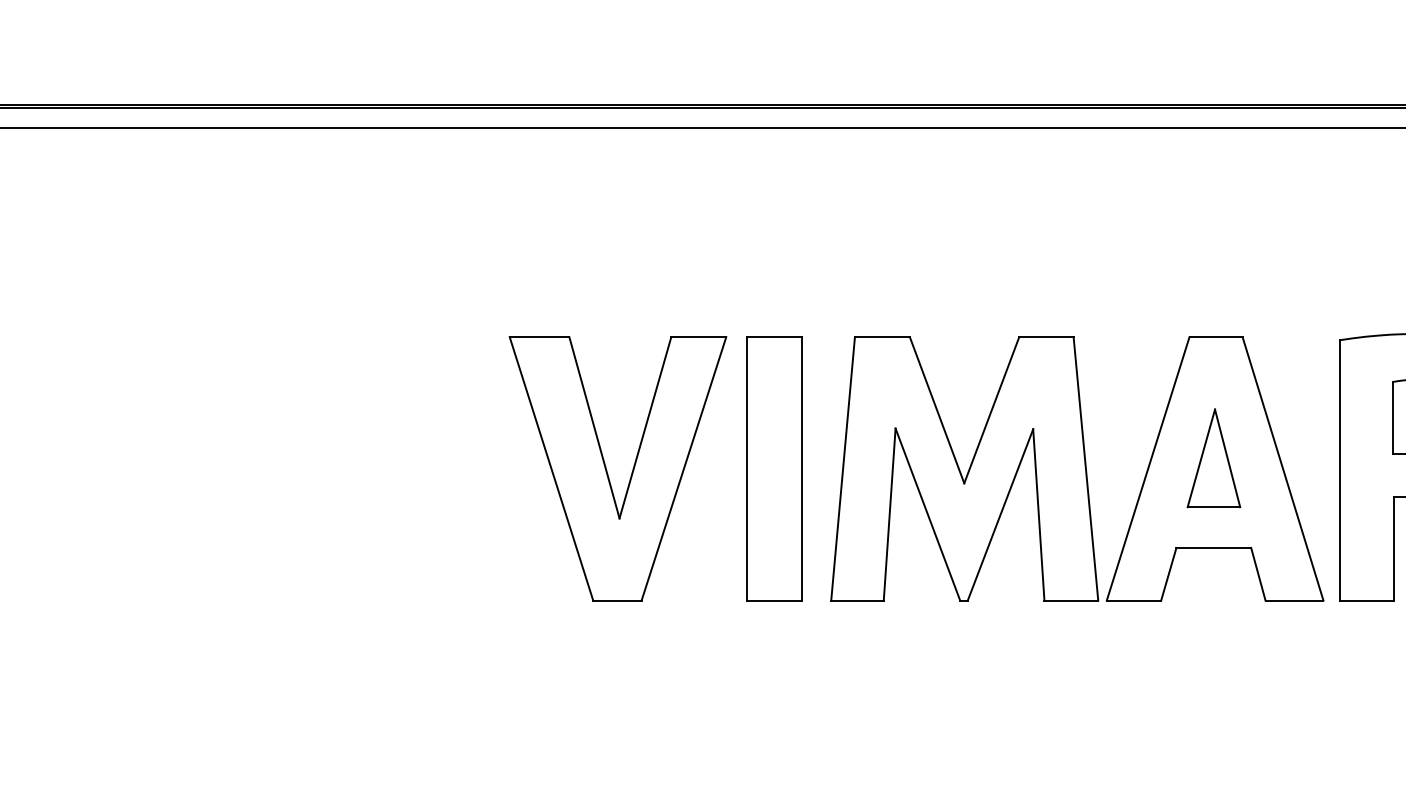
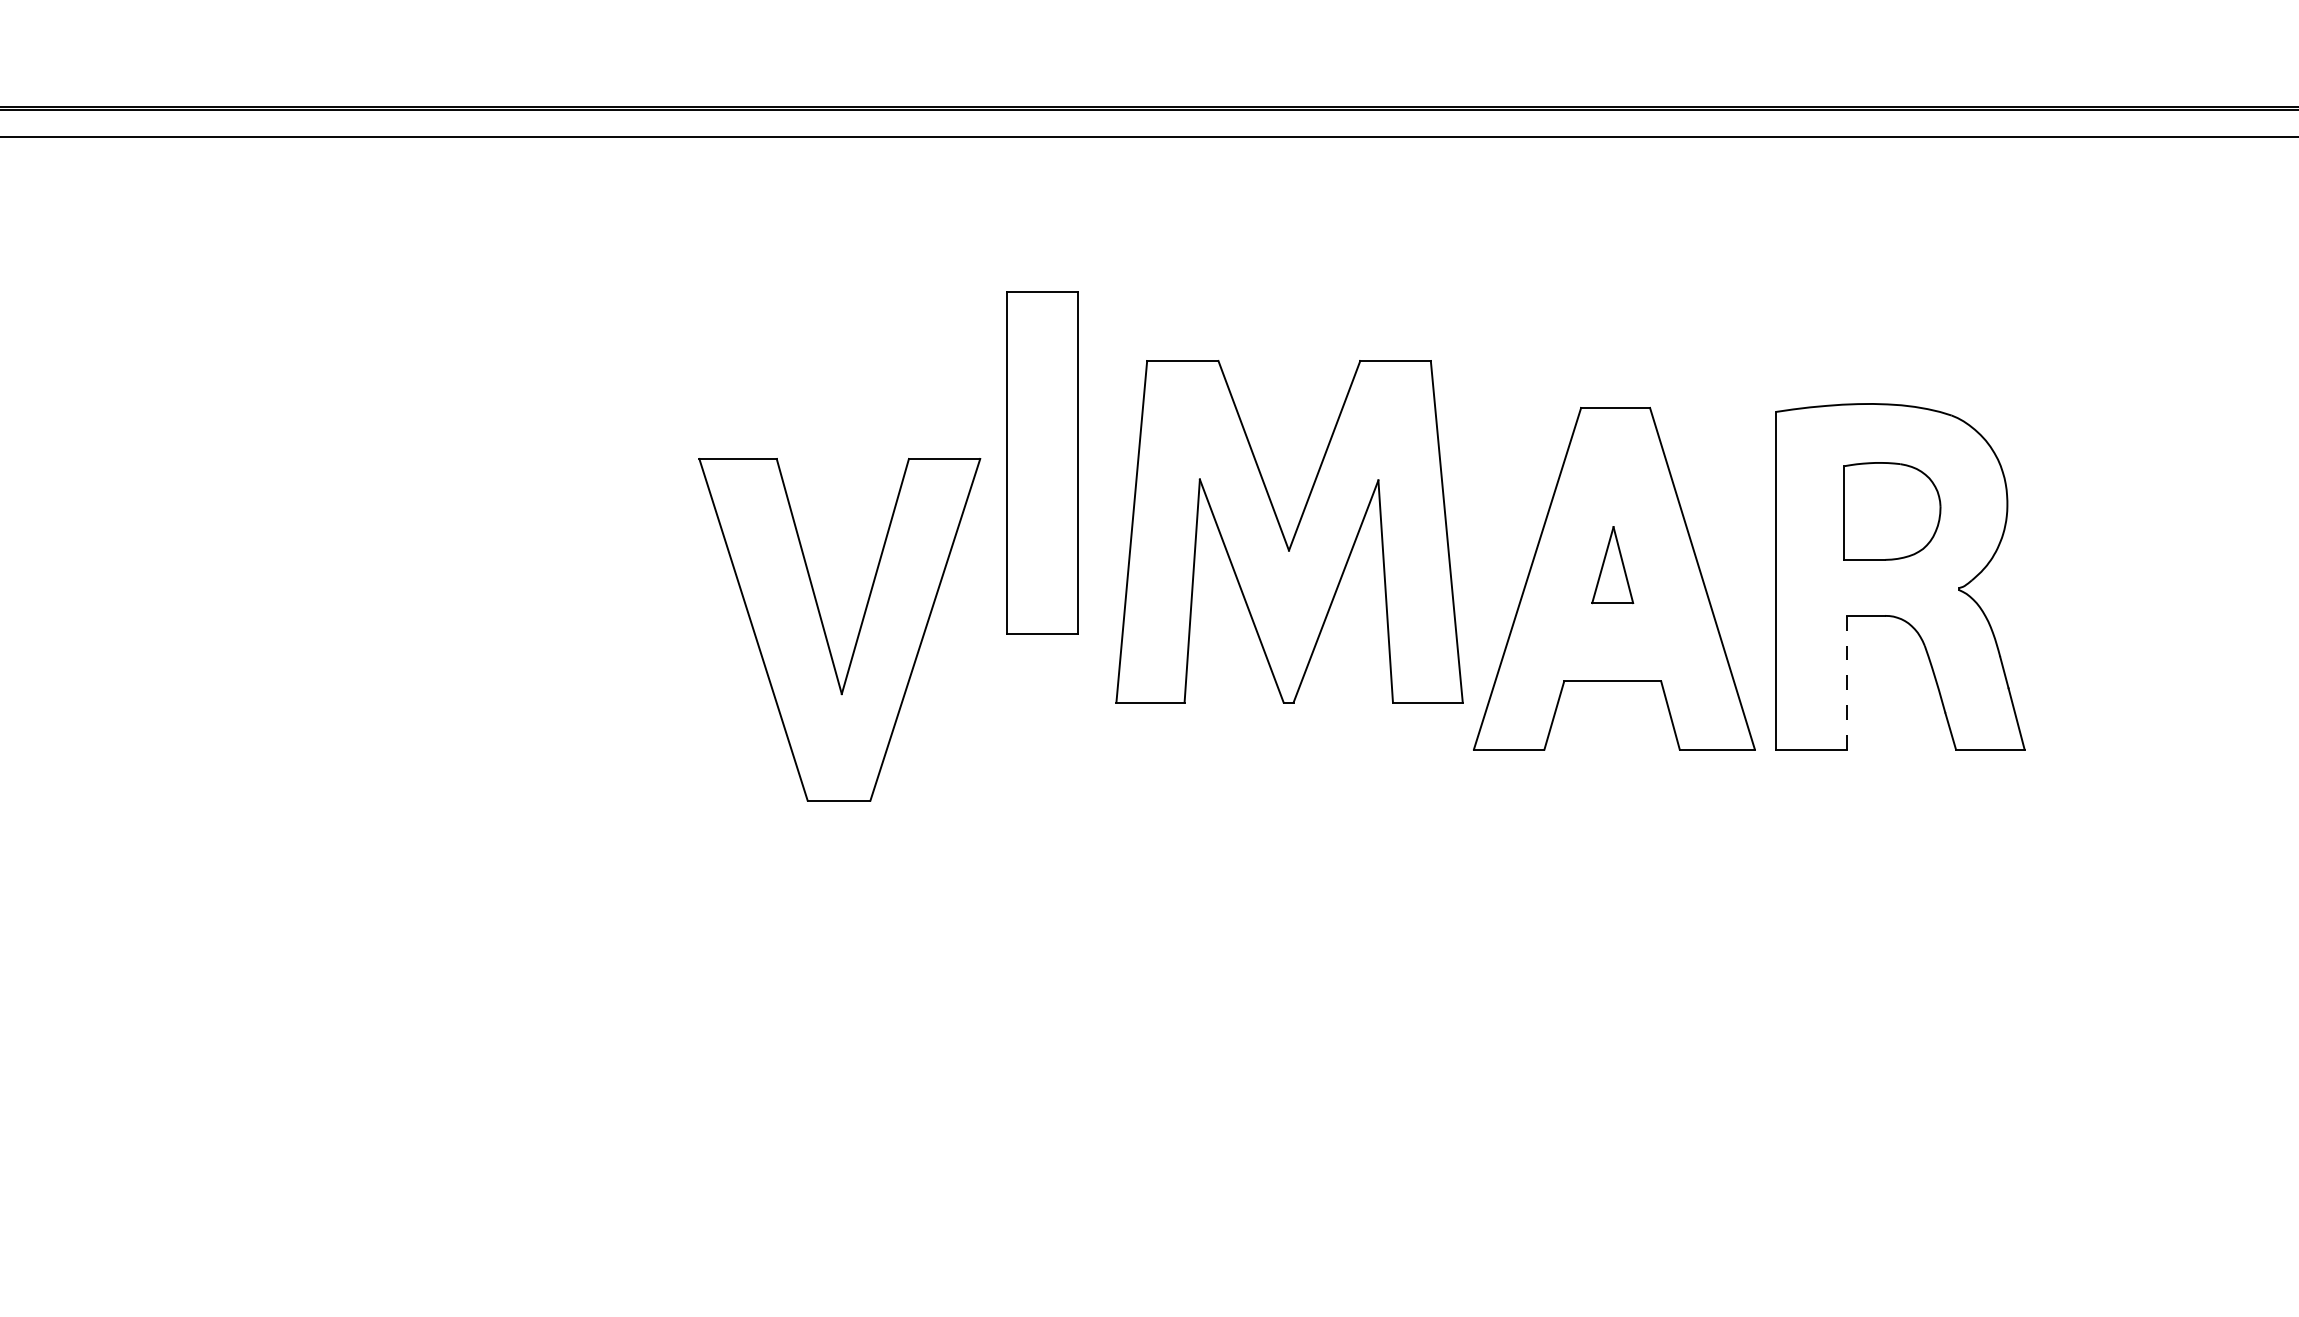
part: (1213, 457) -> (1612, 564), size x0.6
part: (774, 468) -> (1042, 462), moved
part: (964, 468) -> (1289, 531), moved
part: (607, 472) -> (826, 634), moved
line: (1394, 548) -> (1846, 682), solid -> dashed

